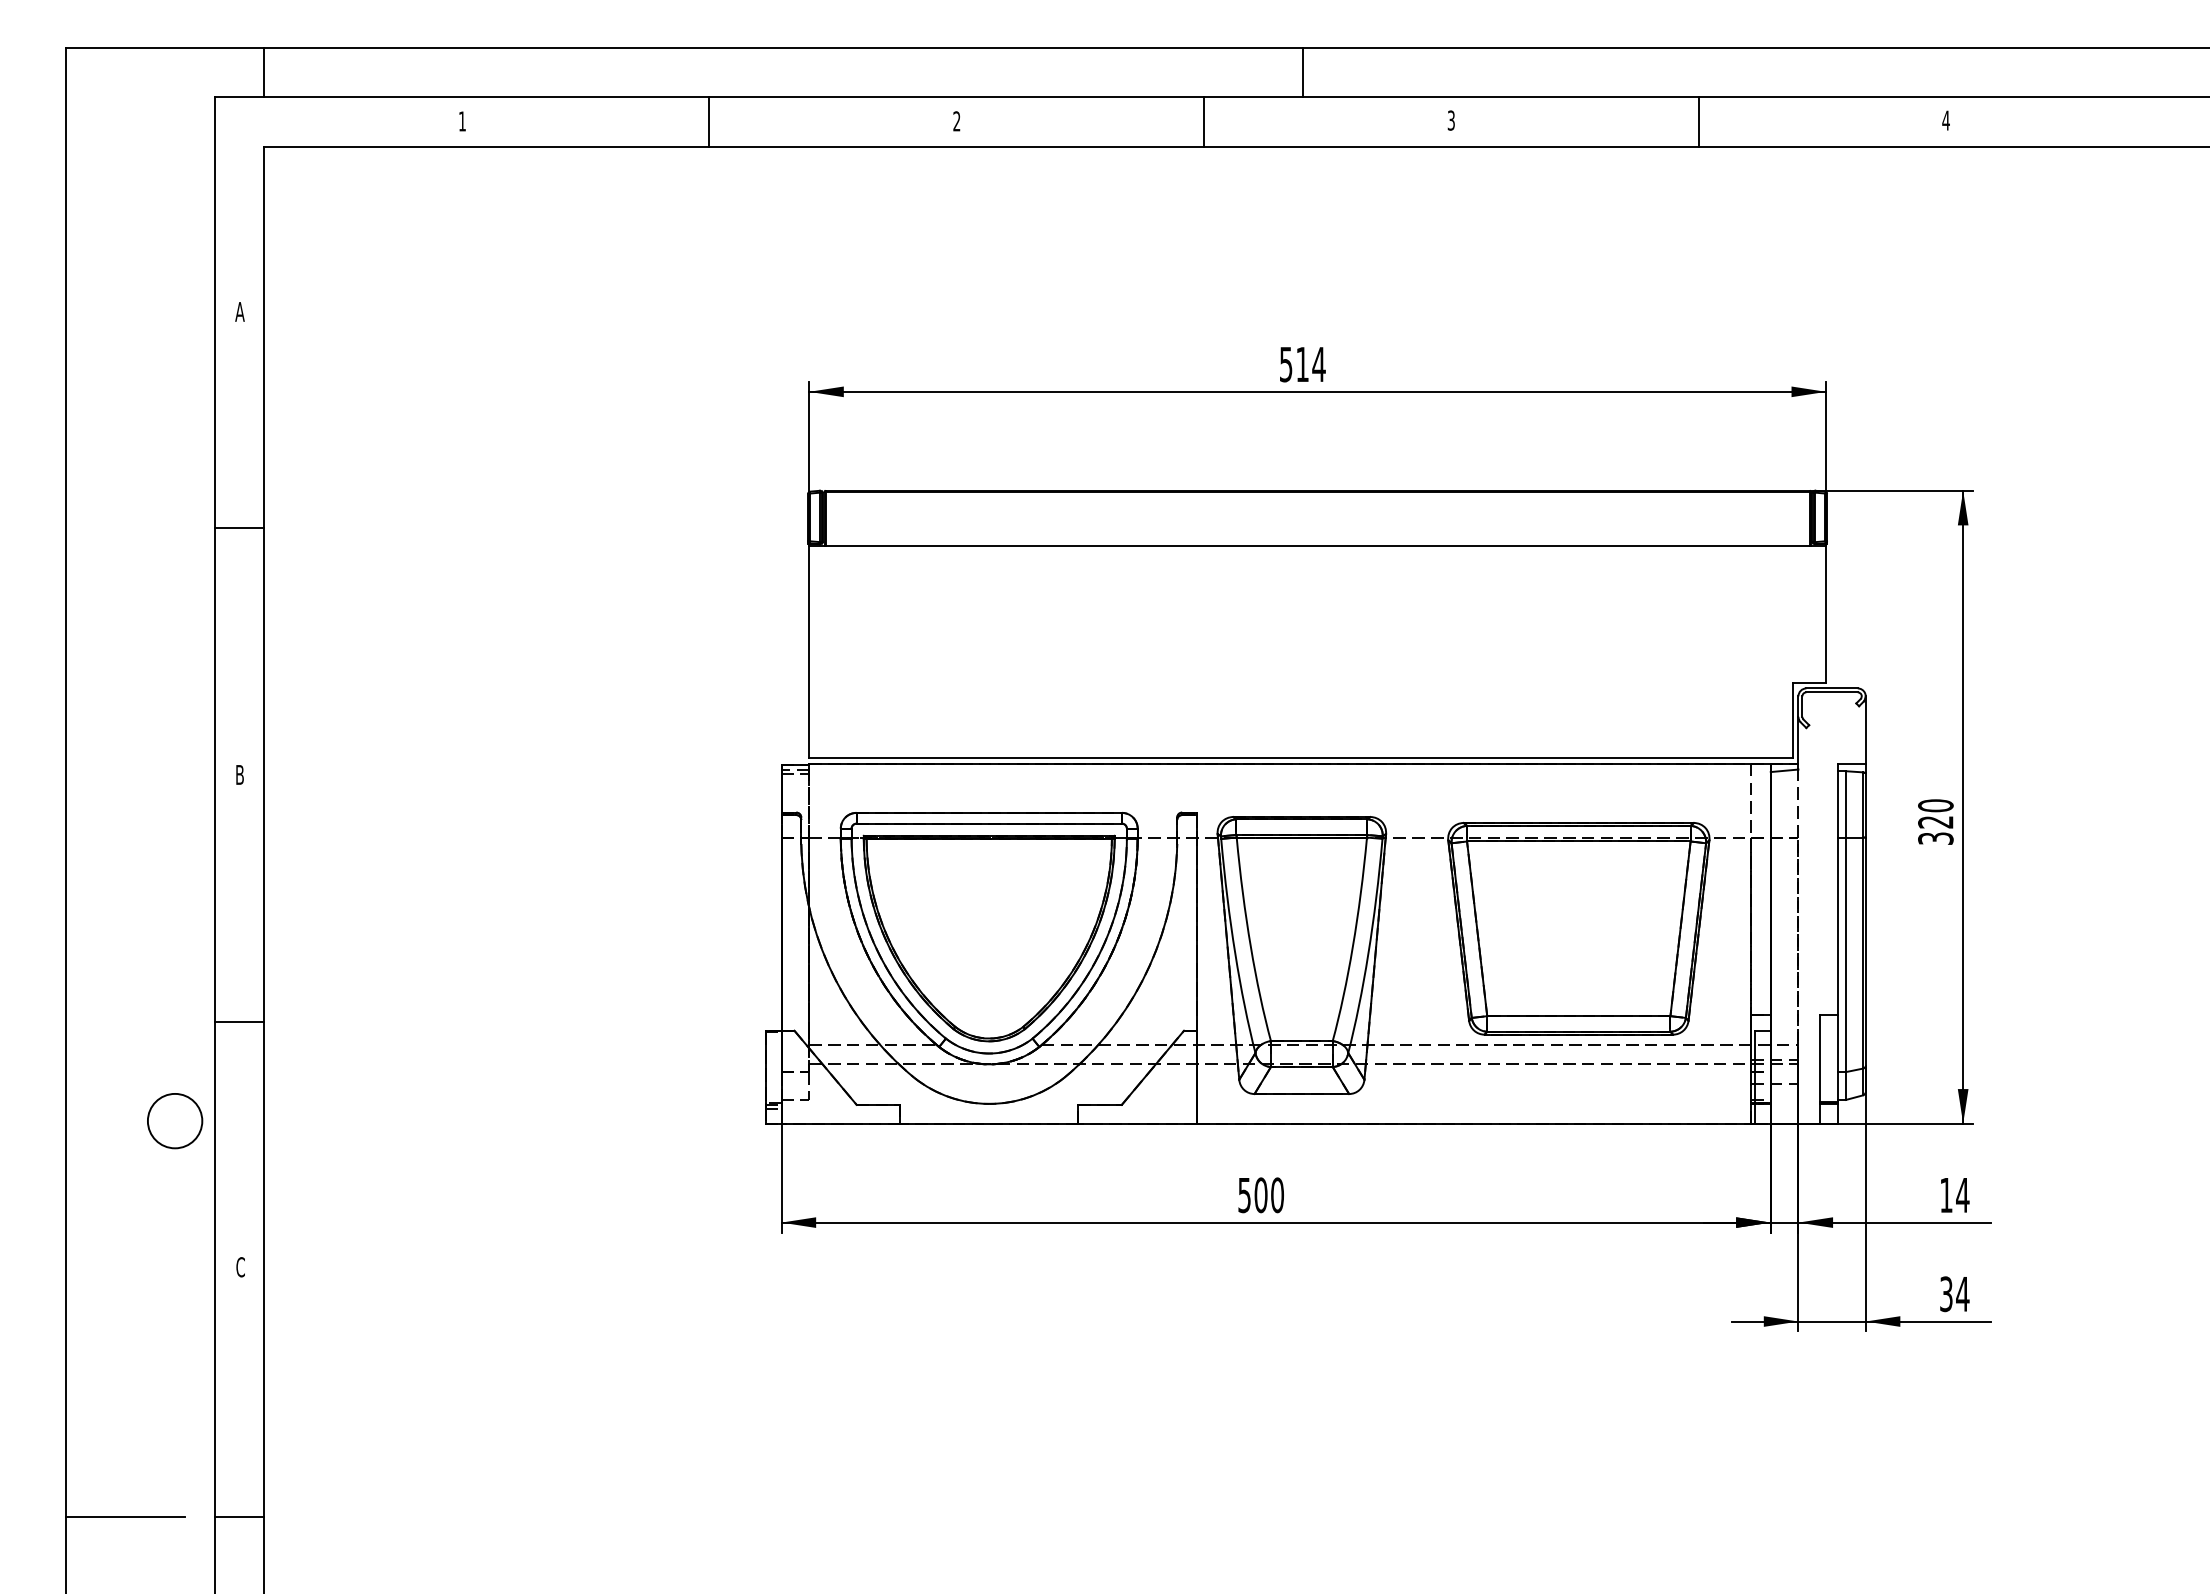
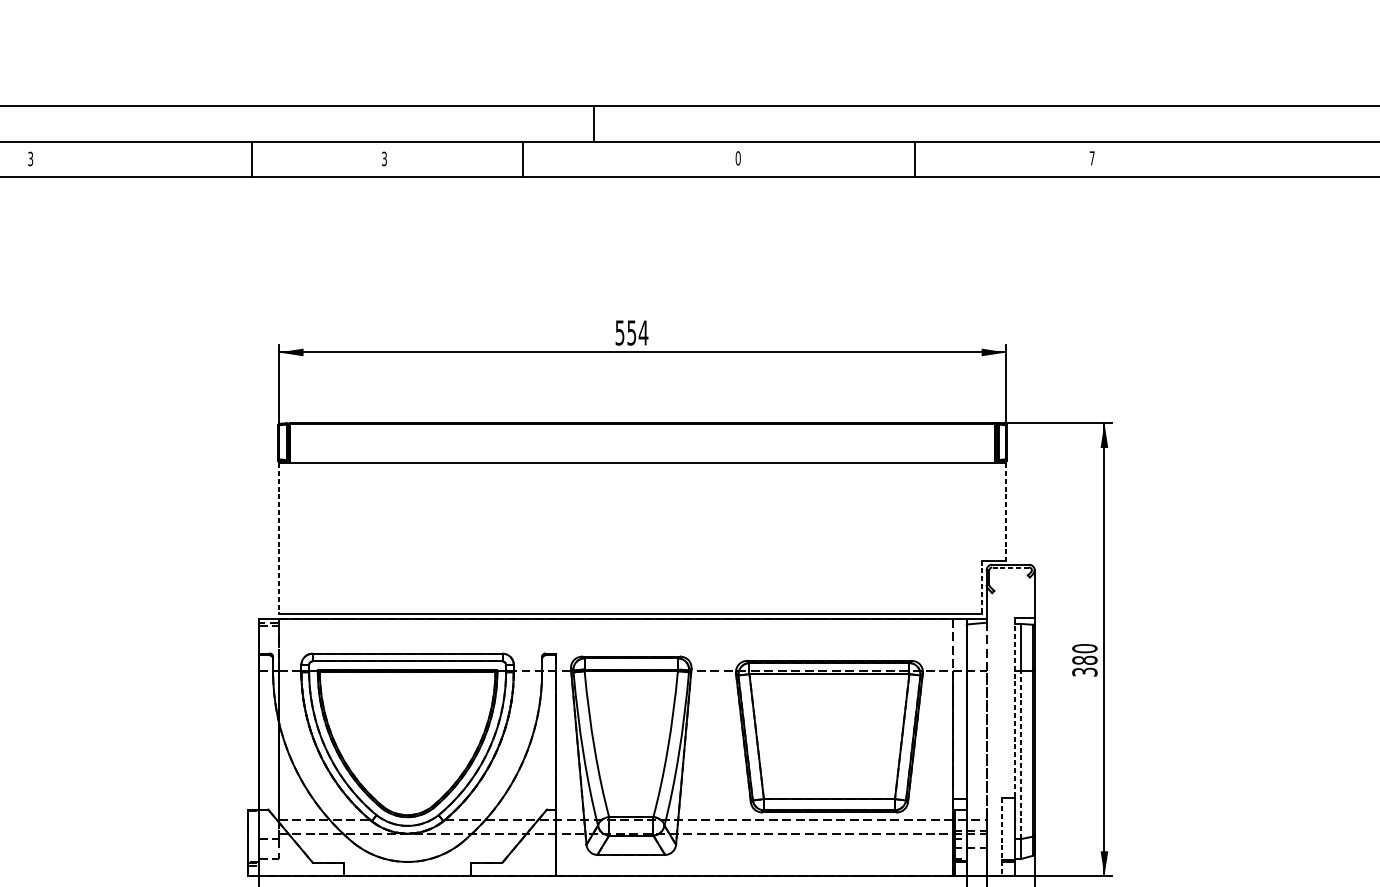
line: (1302, 72) -> (593, 123), moved
text: (1451, 120) -> (738, 158), 3 -> 0
text: (1945, 120) -> (1091, 158), 4 -> 7
text: (462, 121) -> (30, 159), 1 -> 3
line: (709, 121) -> (251, 159), moved
text: (956, 121) -> (384, 159), 2 -> 3
line: (1203, 121) -> (522, 159), moved
text: (1302, 364) -> (631, 332), 514 -> 554
line: (1826, 614) -> (1006, 511), solid -> dashed
line: (809, 652) -> (278, 538), solid -> dashed
line: (1832, 692) -> (1010, 567), solid -> dashed
line: (1792, 720) -> (982, 587), solid -> dashed
text: (1935, 821) -> (1084, 659), 320 -> 380
line: (1838, 889) -> (1015, 708), solid -> dashed
line: (1845, 954) -> (1020, 755), solid -> dashed
line: (1820, 1069) -> (1002, 837), solid -> dashed

